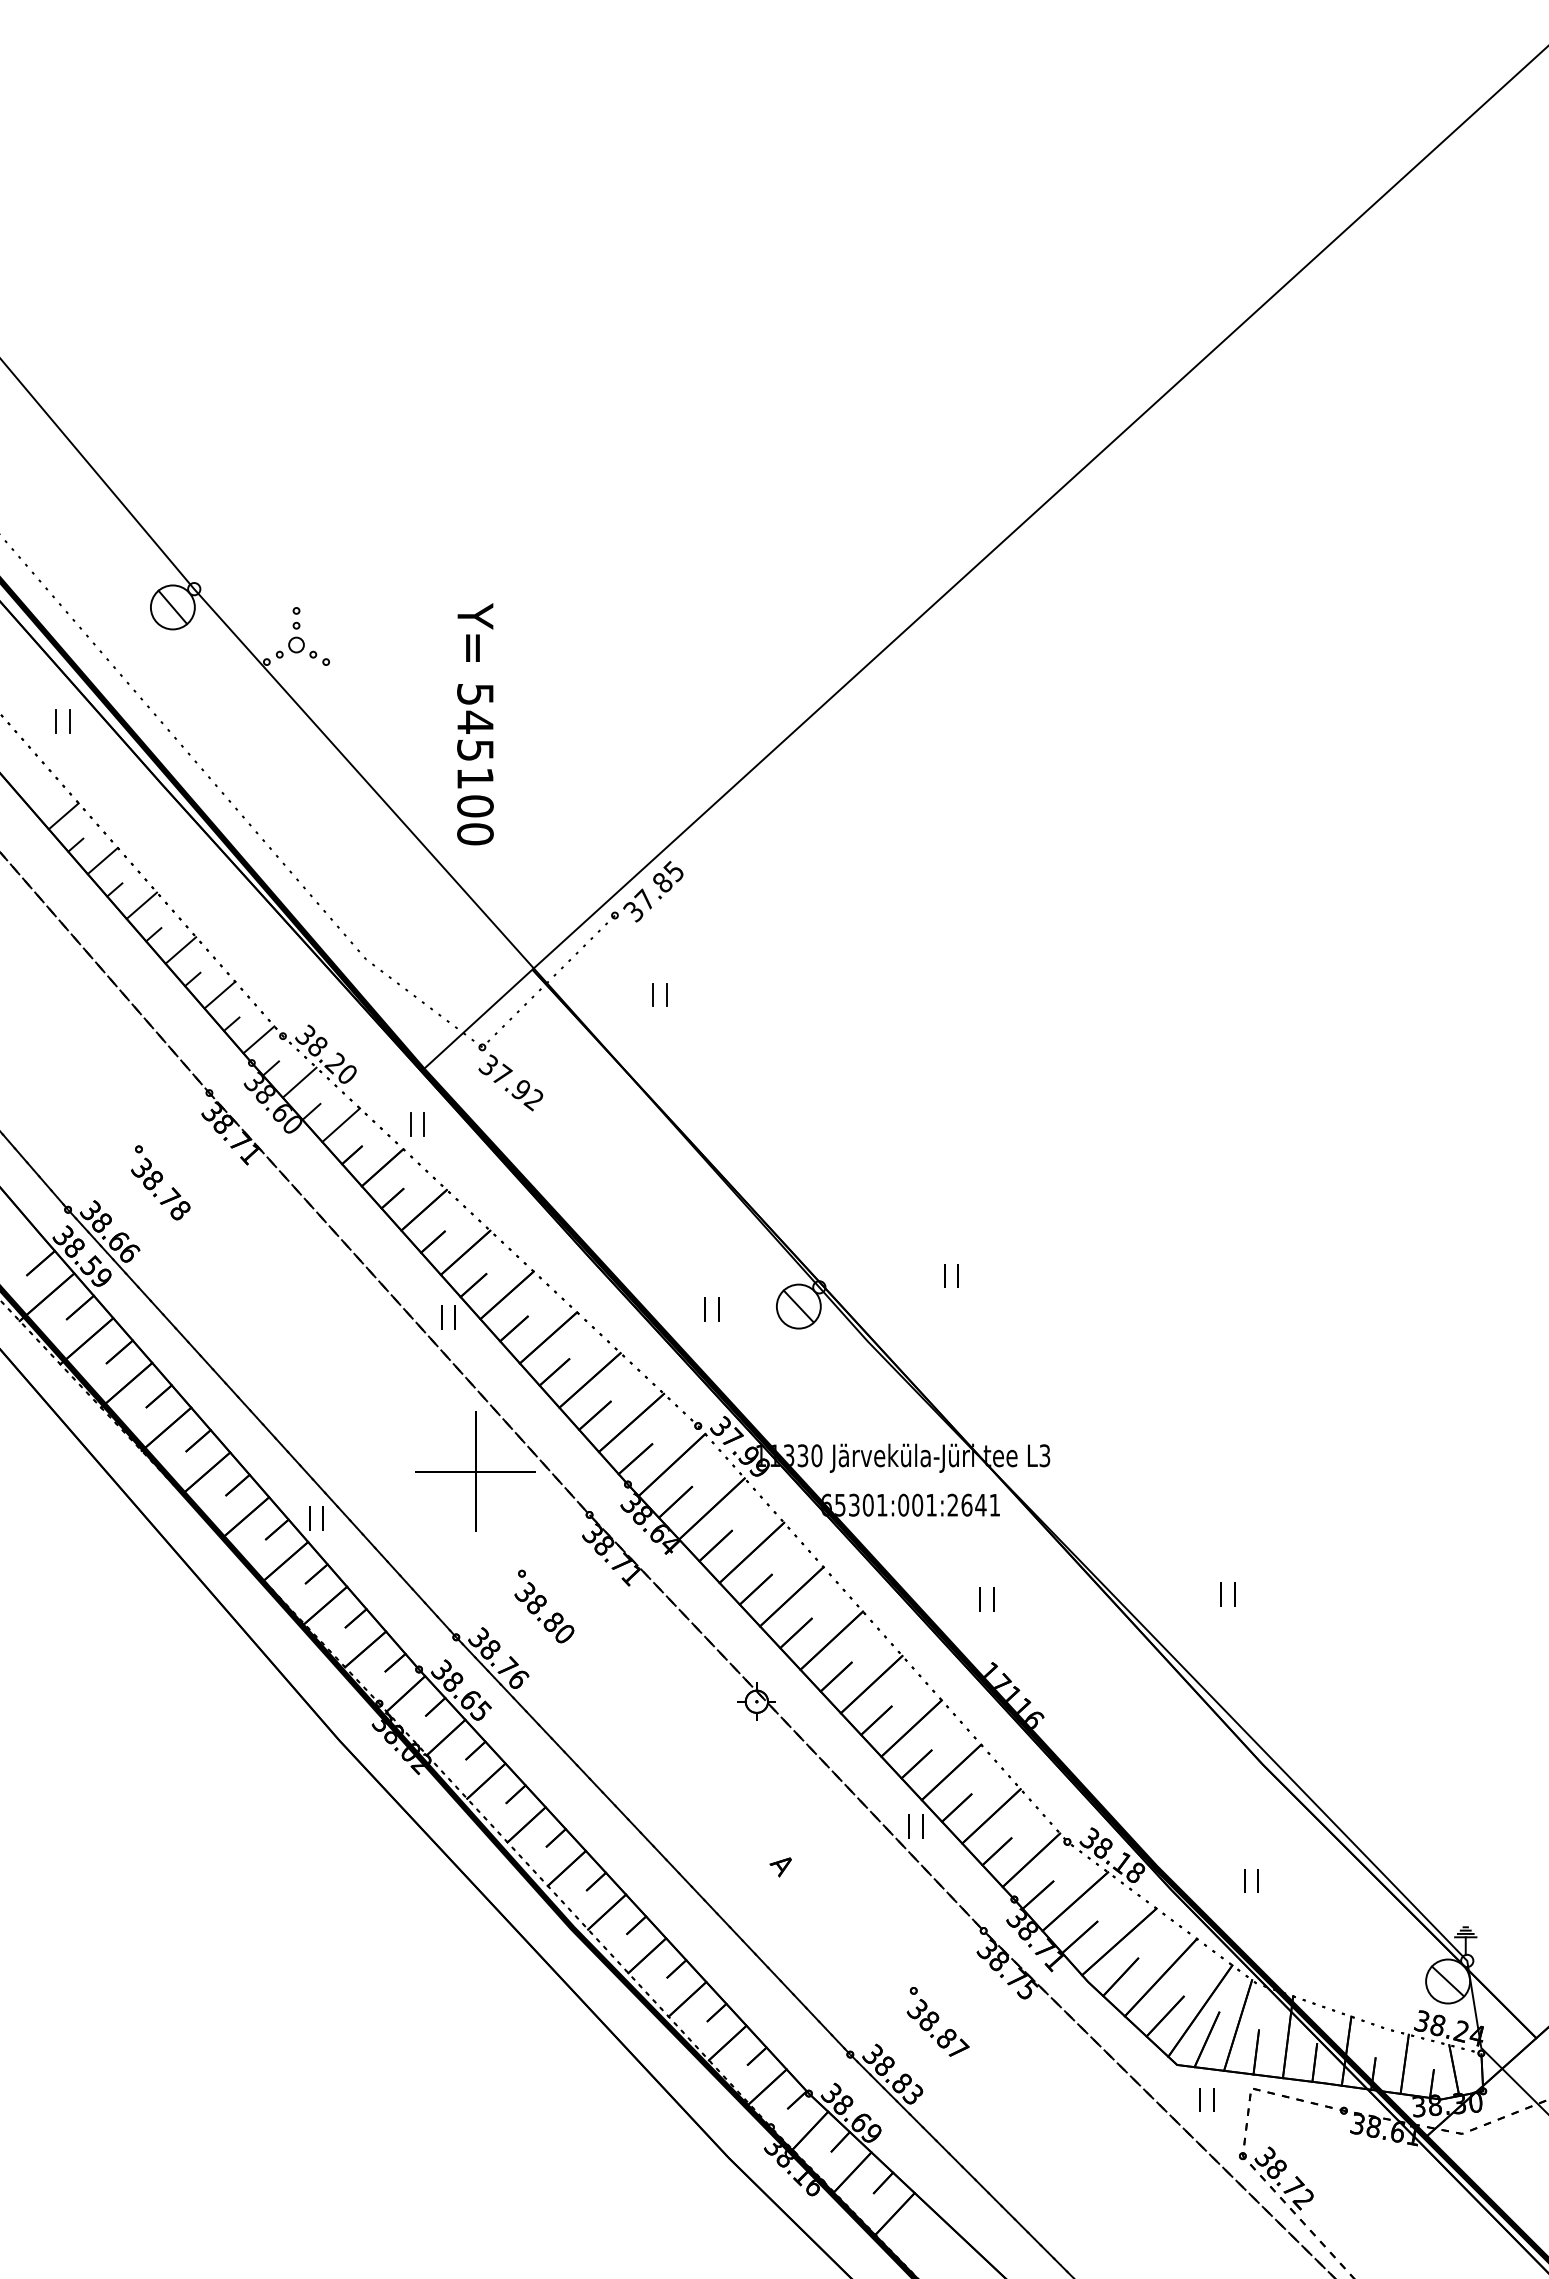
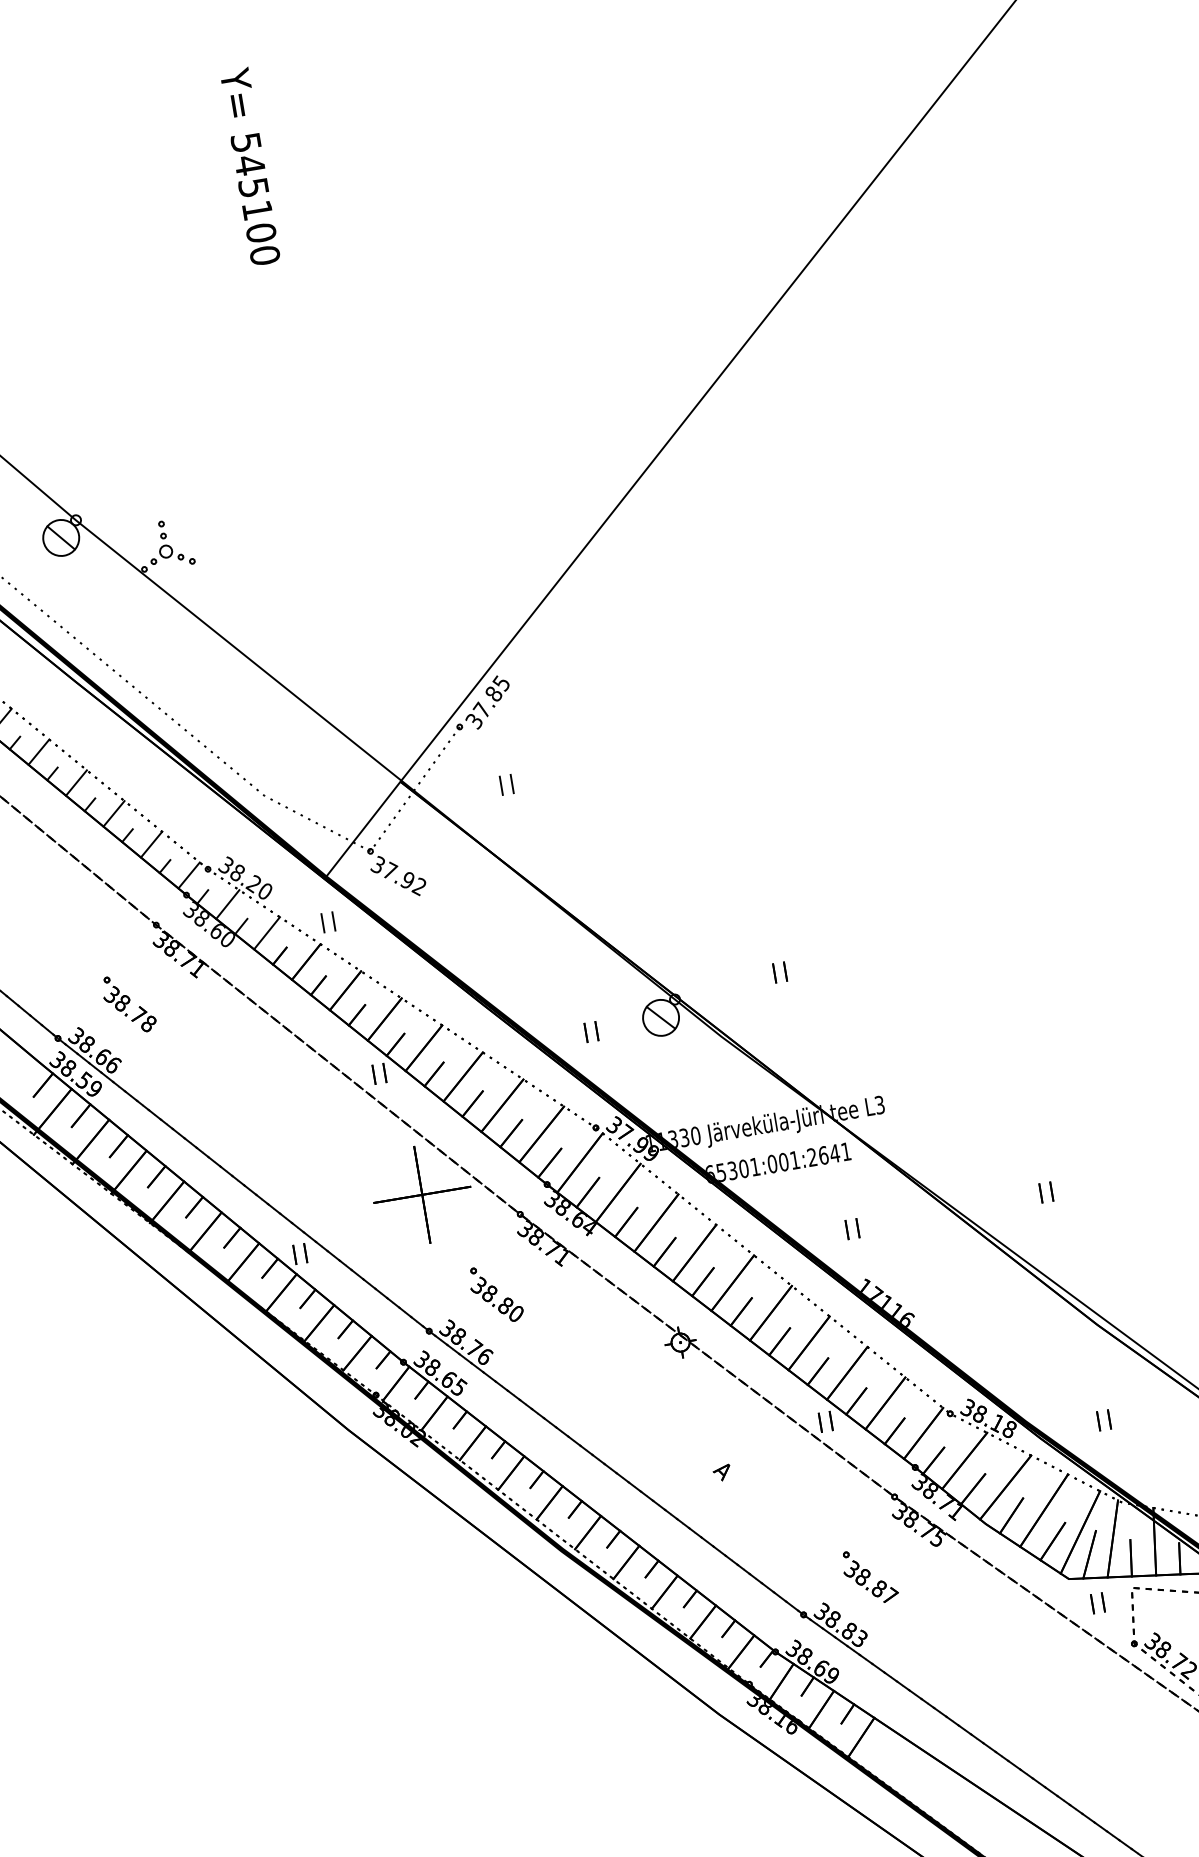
text: (475, 724) -> (250, 166), moved

